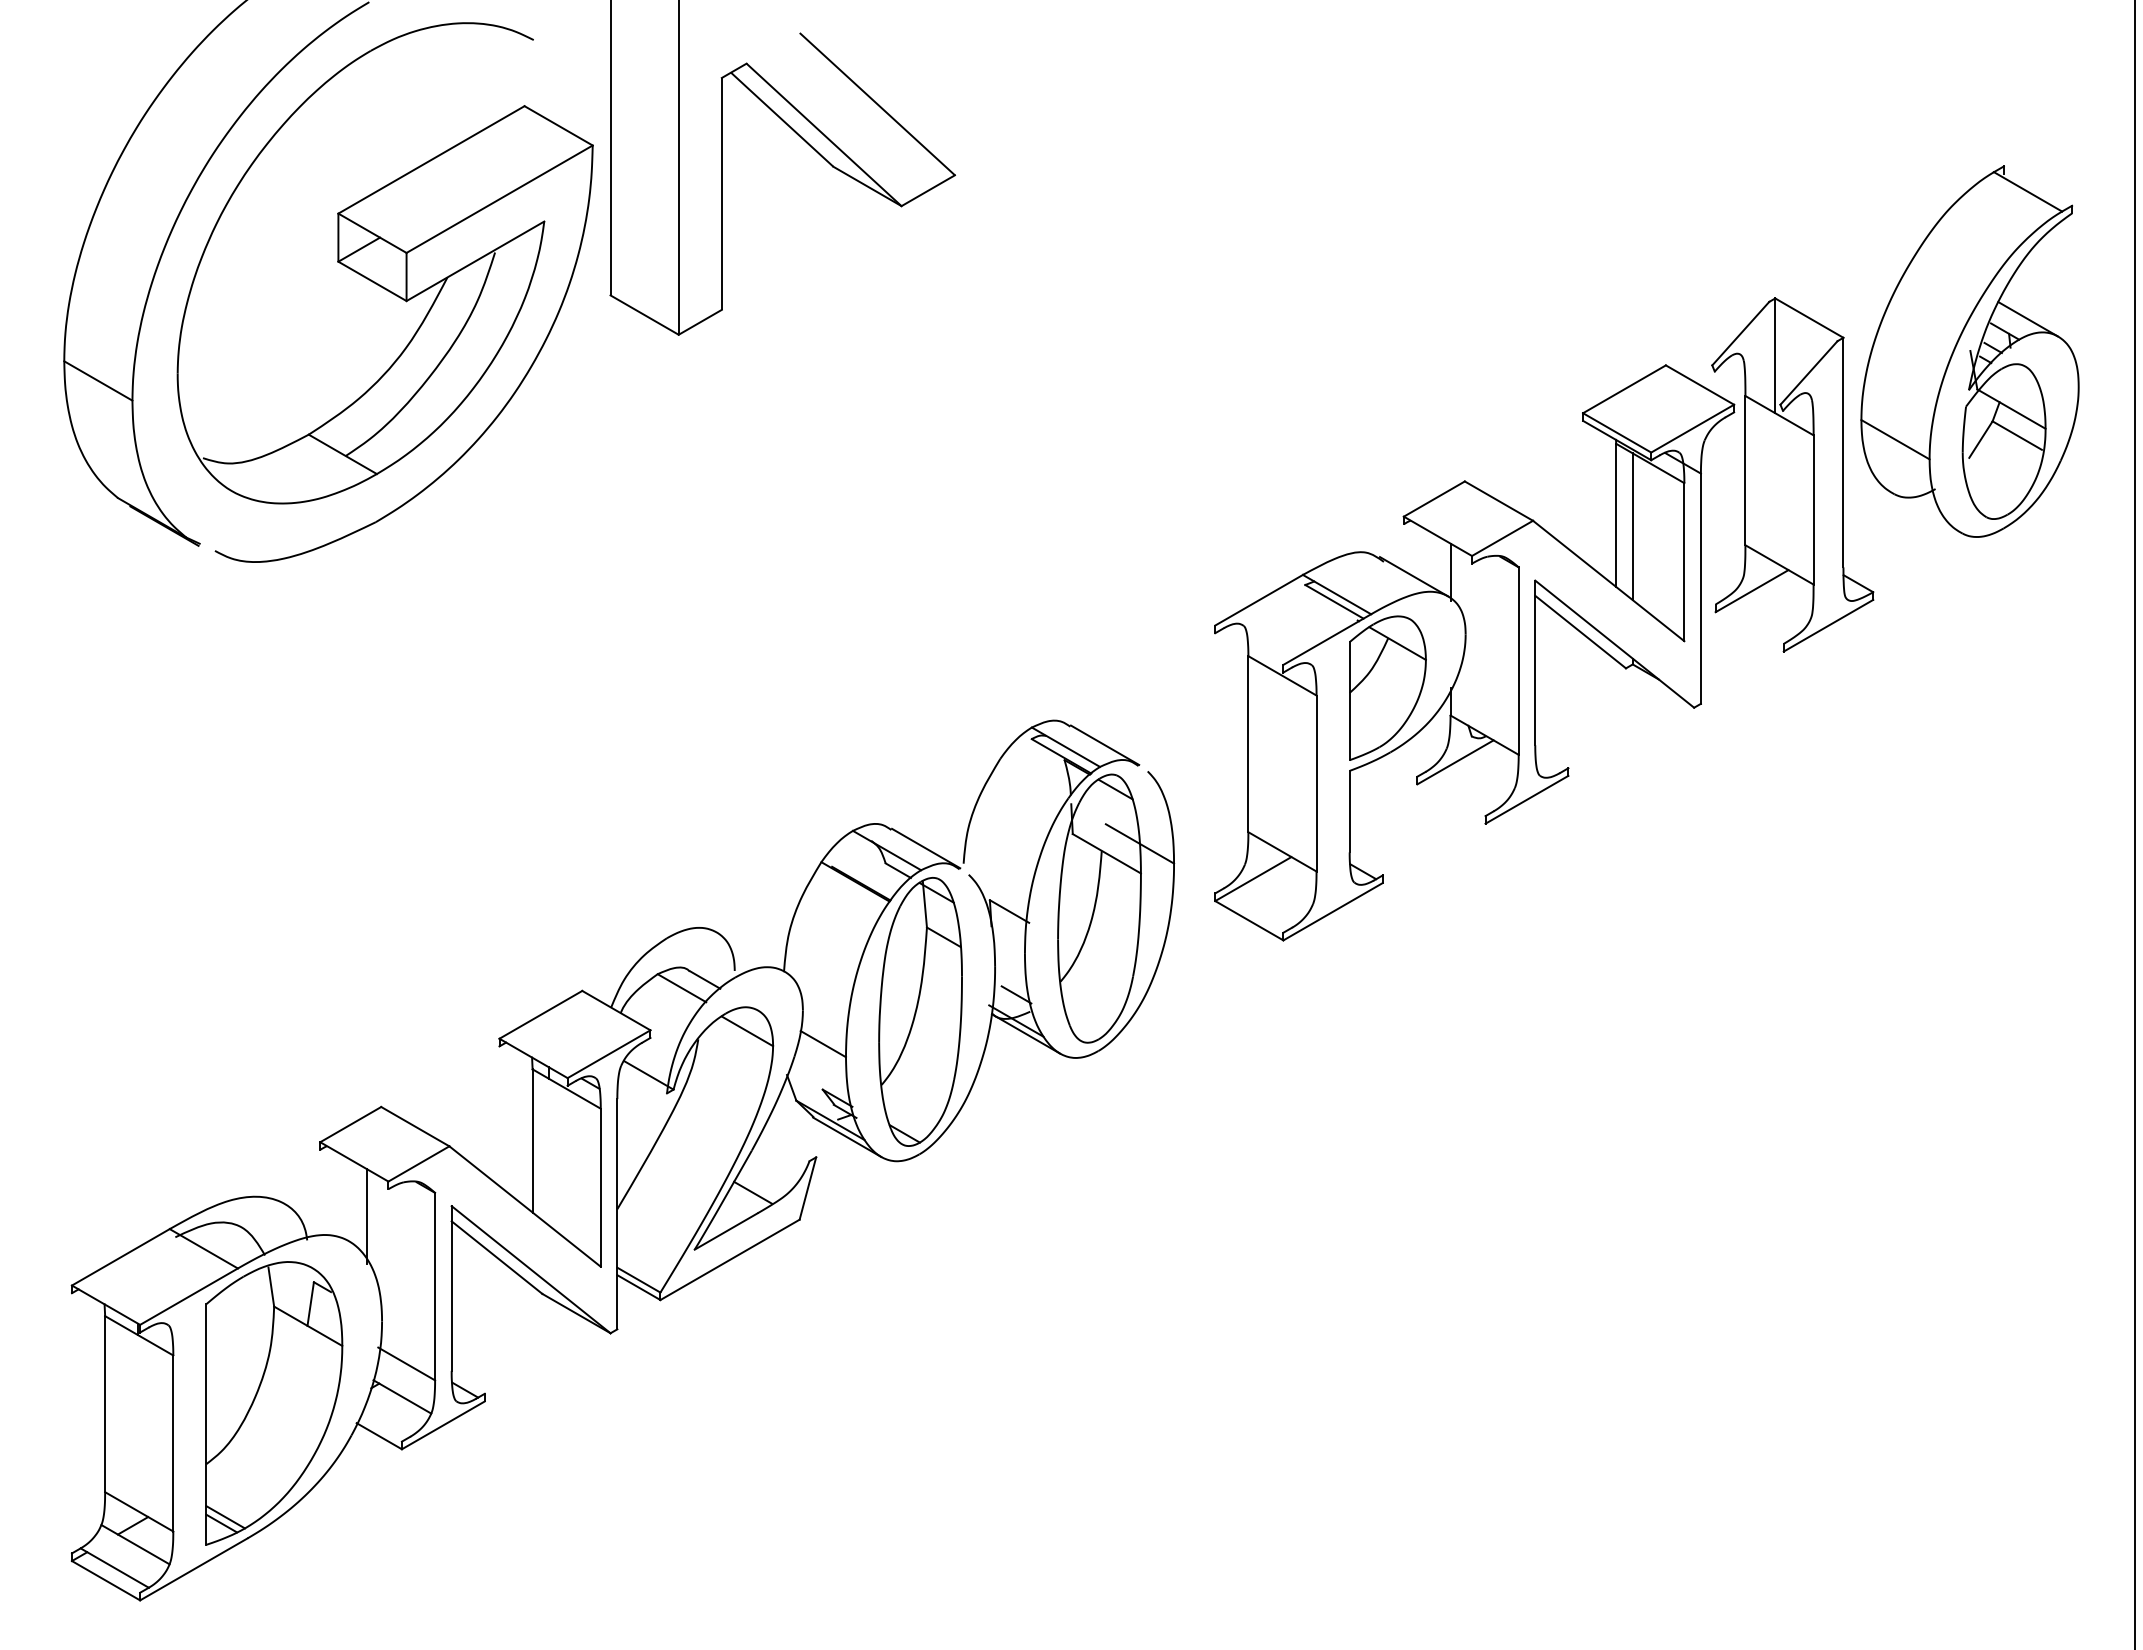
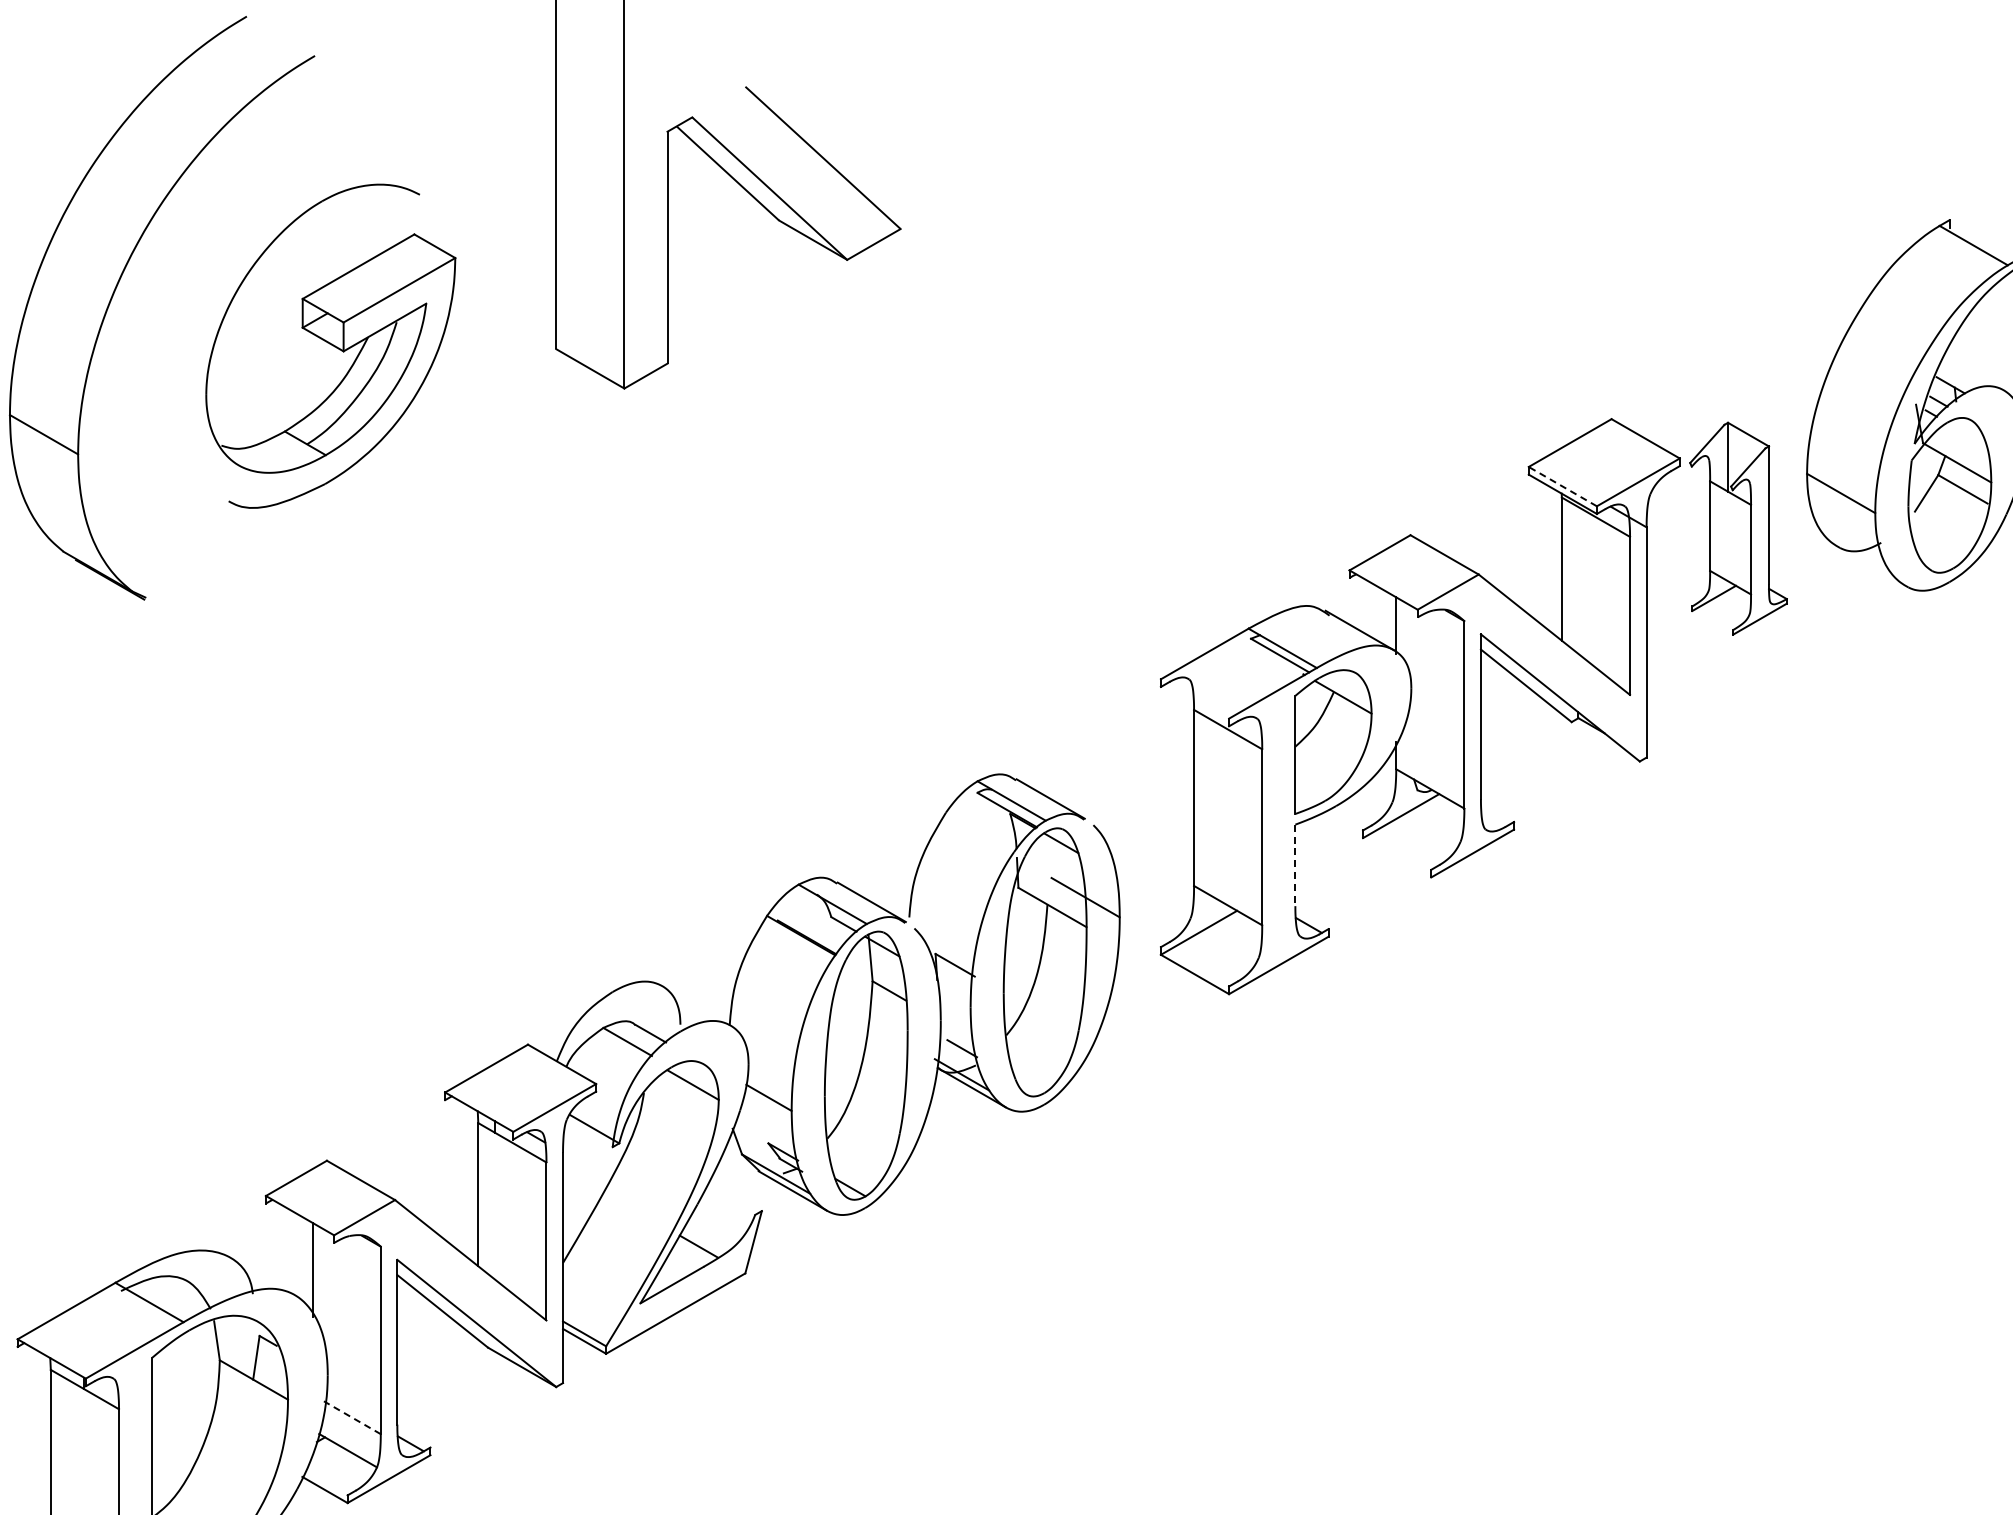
part: (384, 292) -> (330, 346), size x0.6
line: (2027, 319) -> (1973, 373), removed
line: (1616, 432) -> (1562, 486), solid -> dashed
part: (1792, 474) -> (1738, 528), size x0.6
line: (1632, 526) -> (1578, 580), removed
line: (1349, 811) -> (1295, 865), solid -> dashed
line: (406, 1363) -> (352, 1417), solid -> dashed

